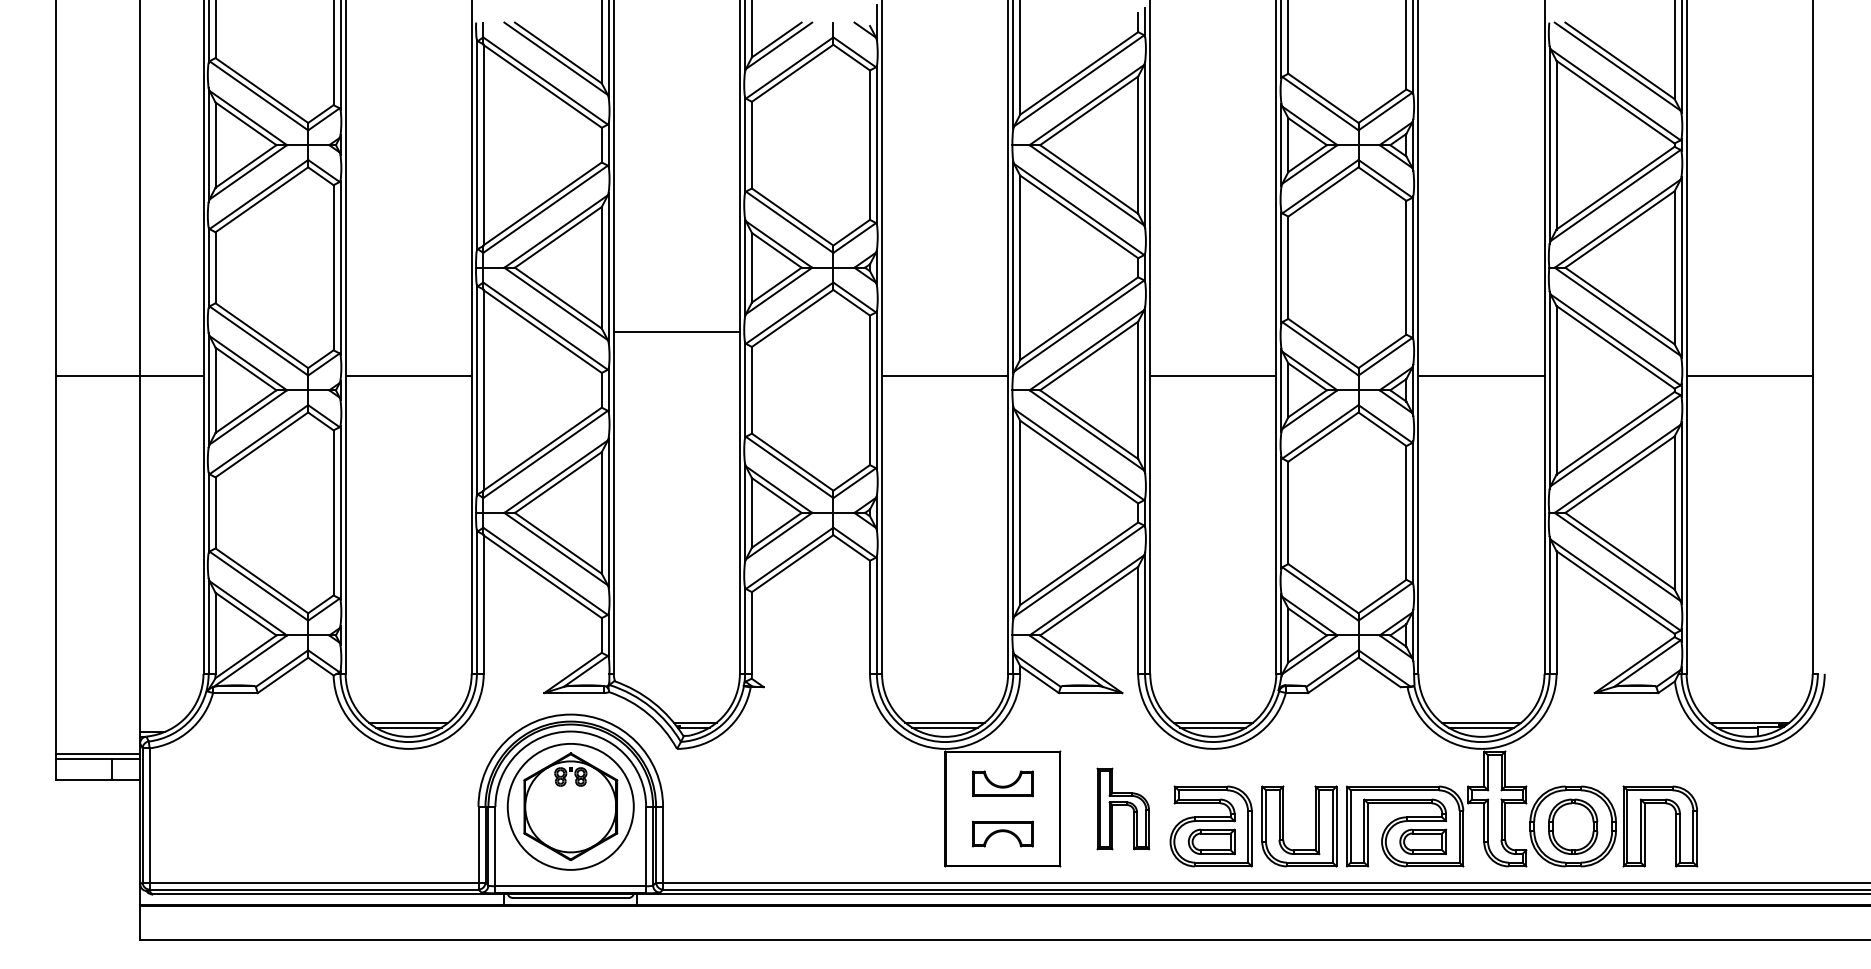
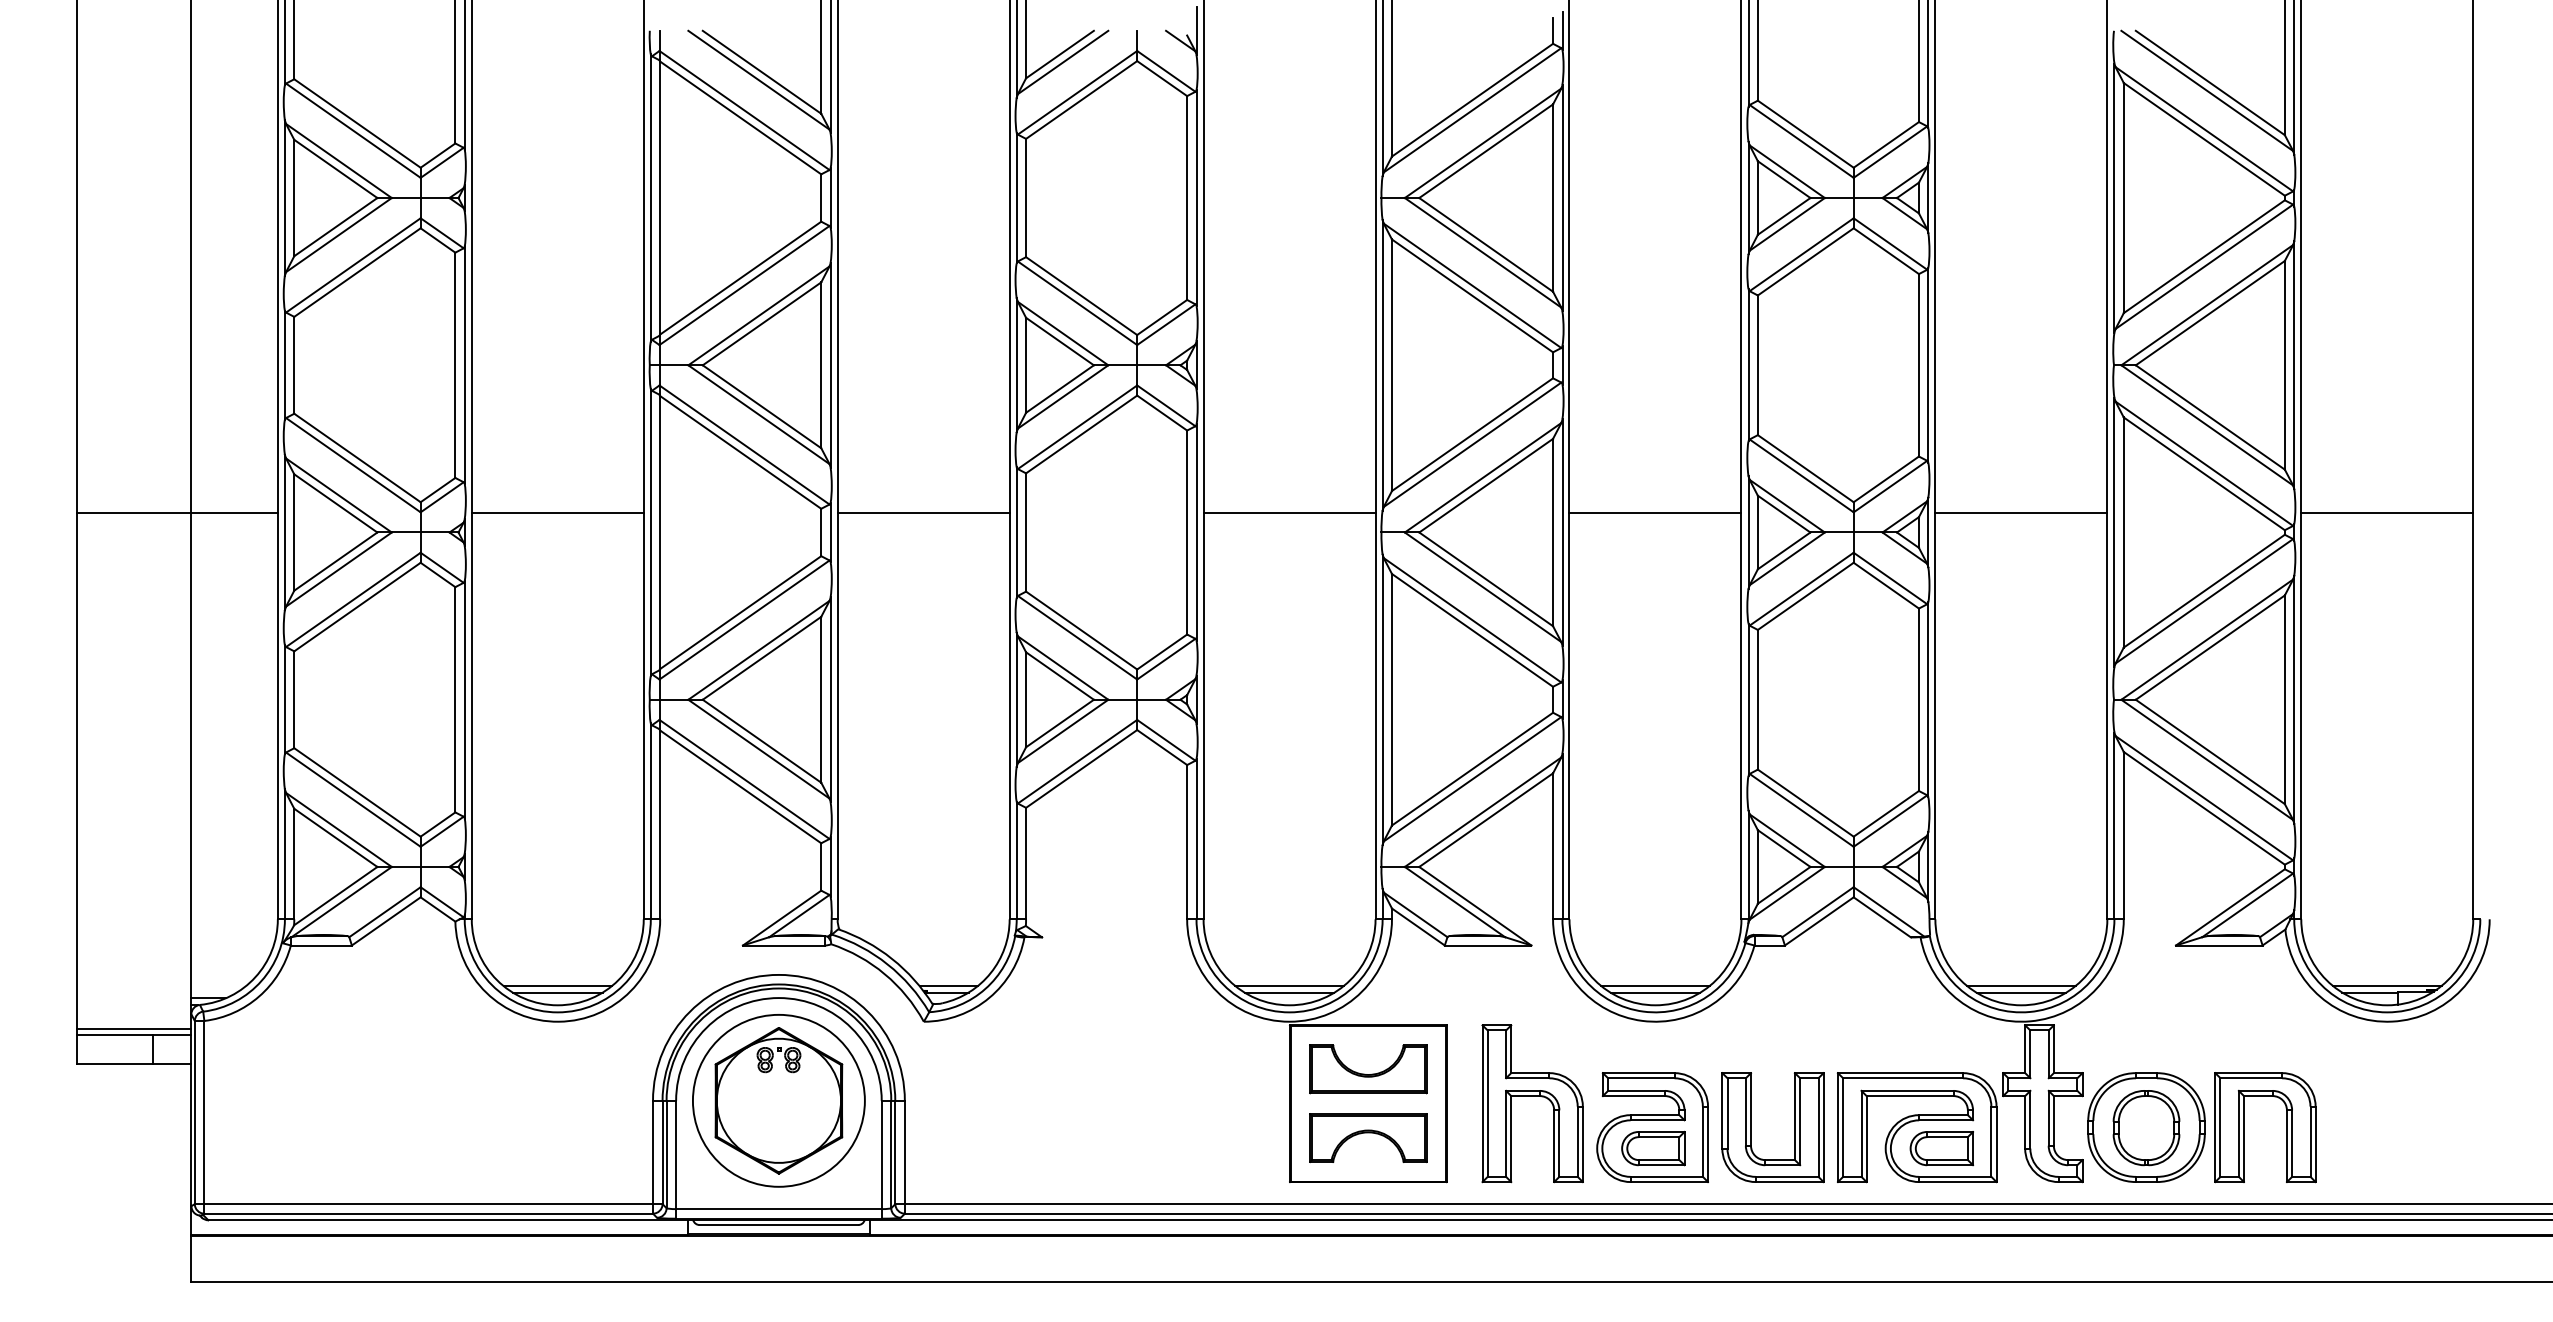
line: (676, 332) -> (923, 513), moved
part: (1002, 783) -> (1367, 1068), size x1.43
part: (1123, 808) -> (1532, 1103), size x1.43
part: (1002, 833) -> (1367, 1137), size x1.43

